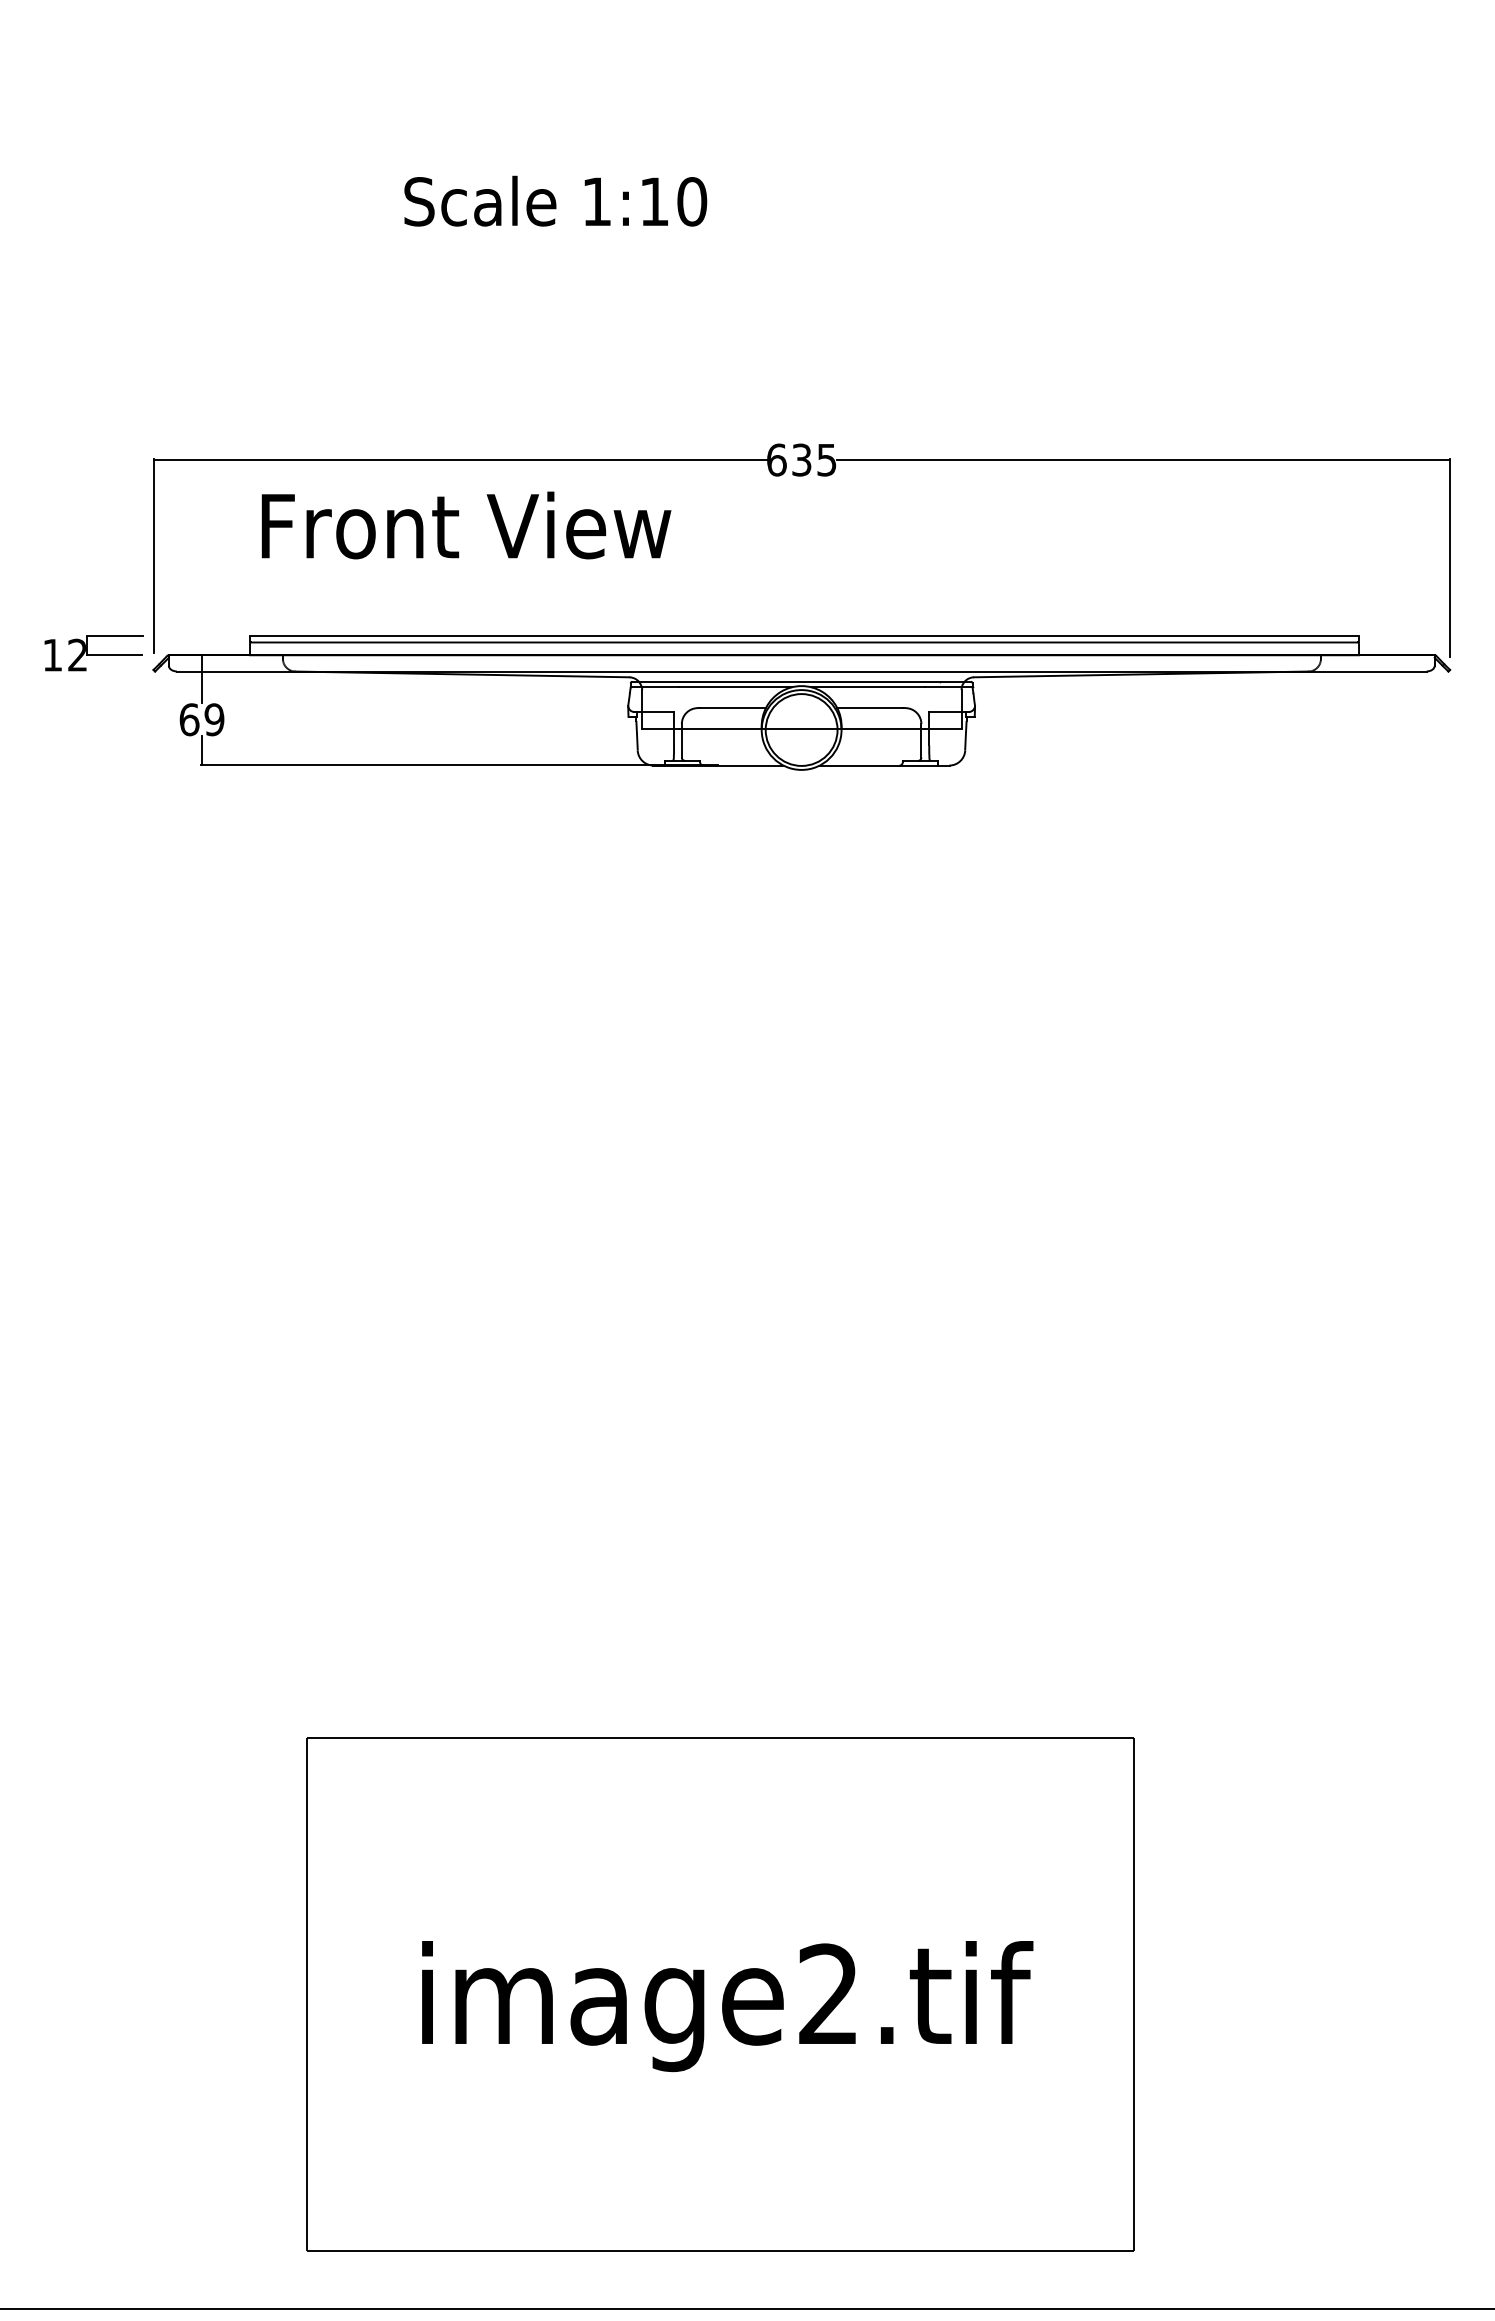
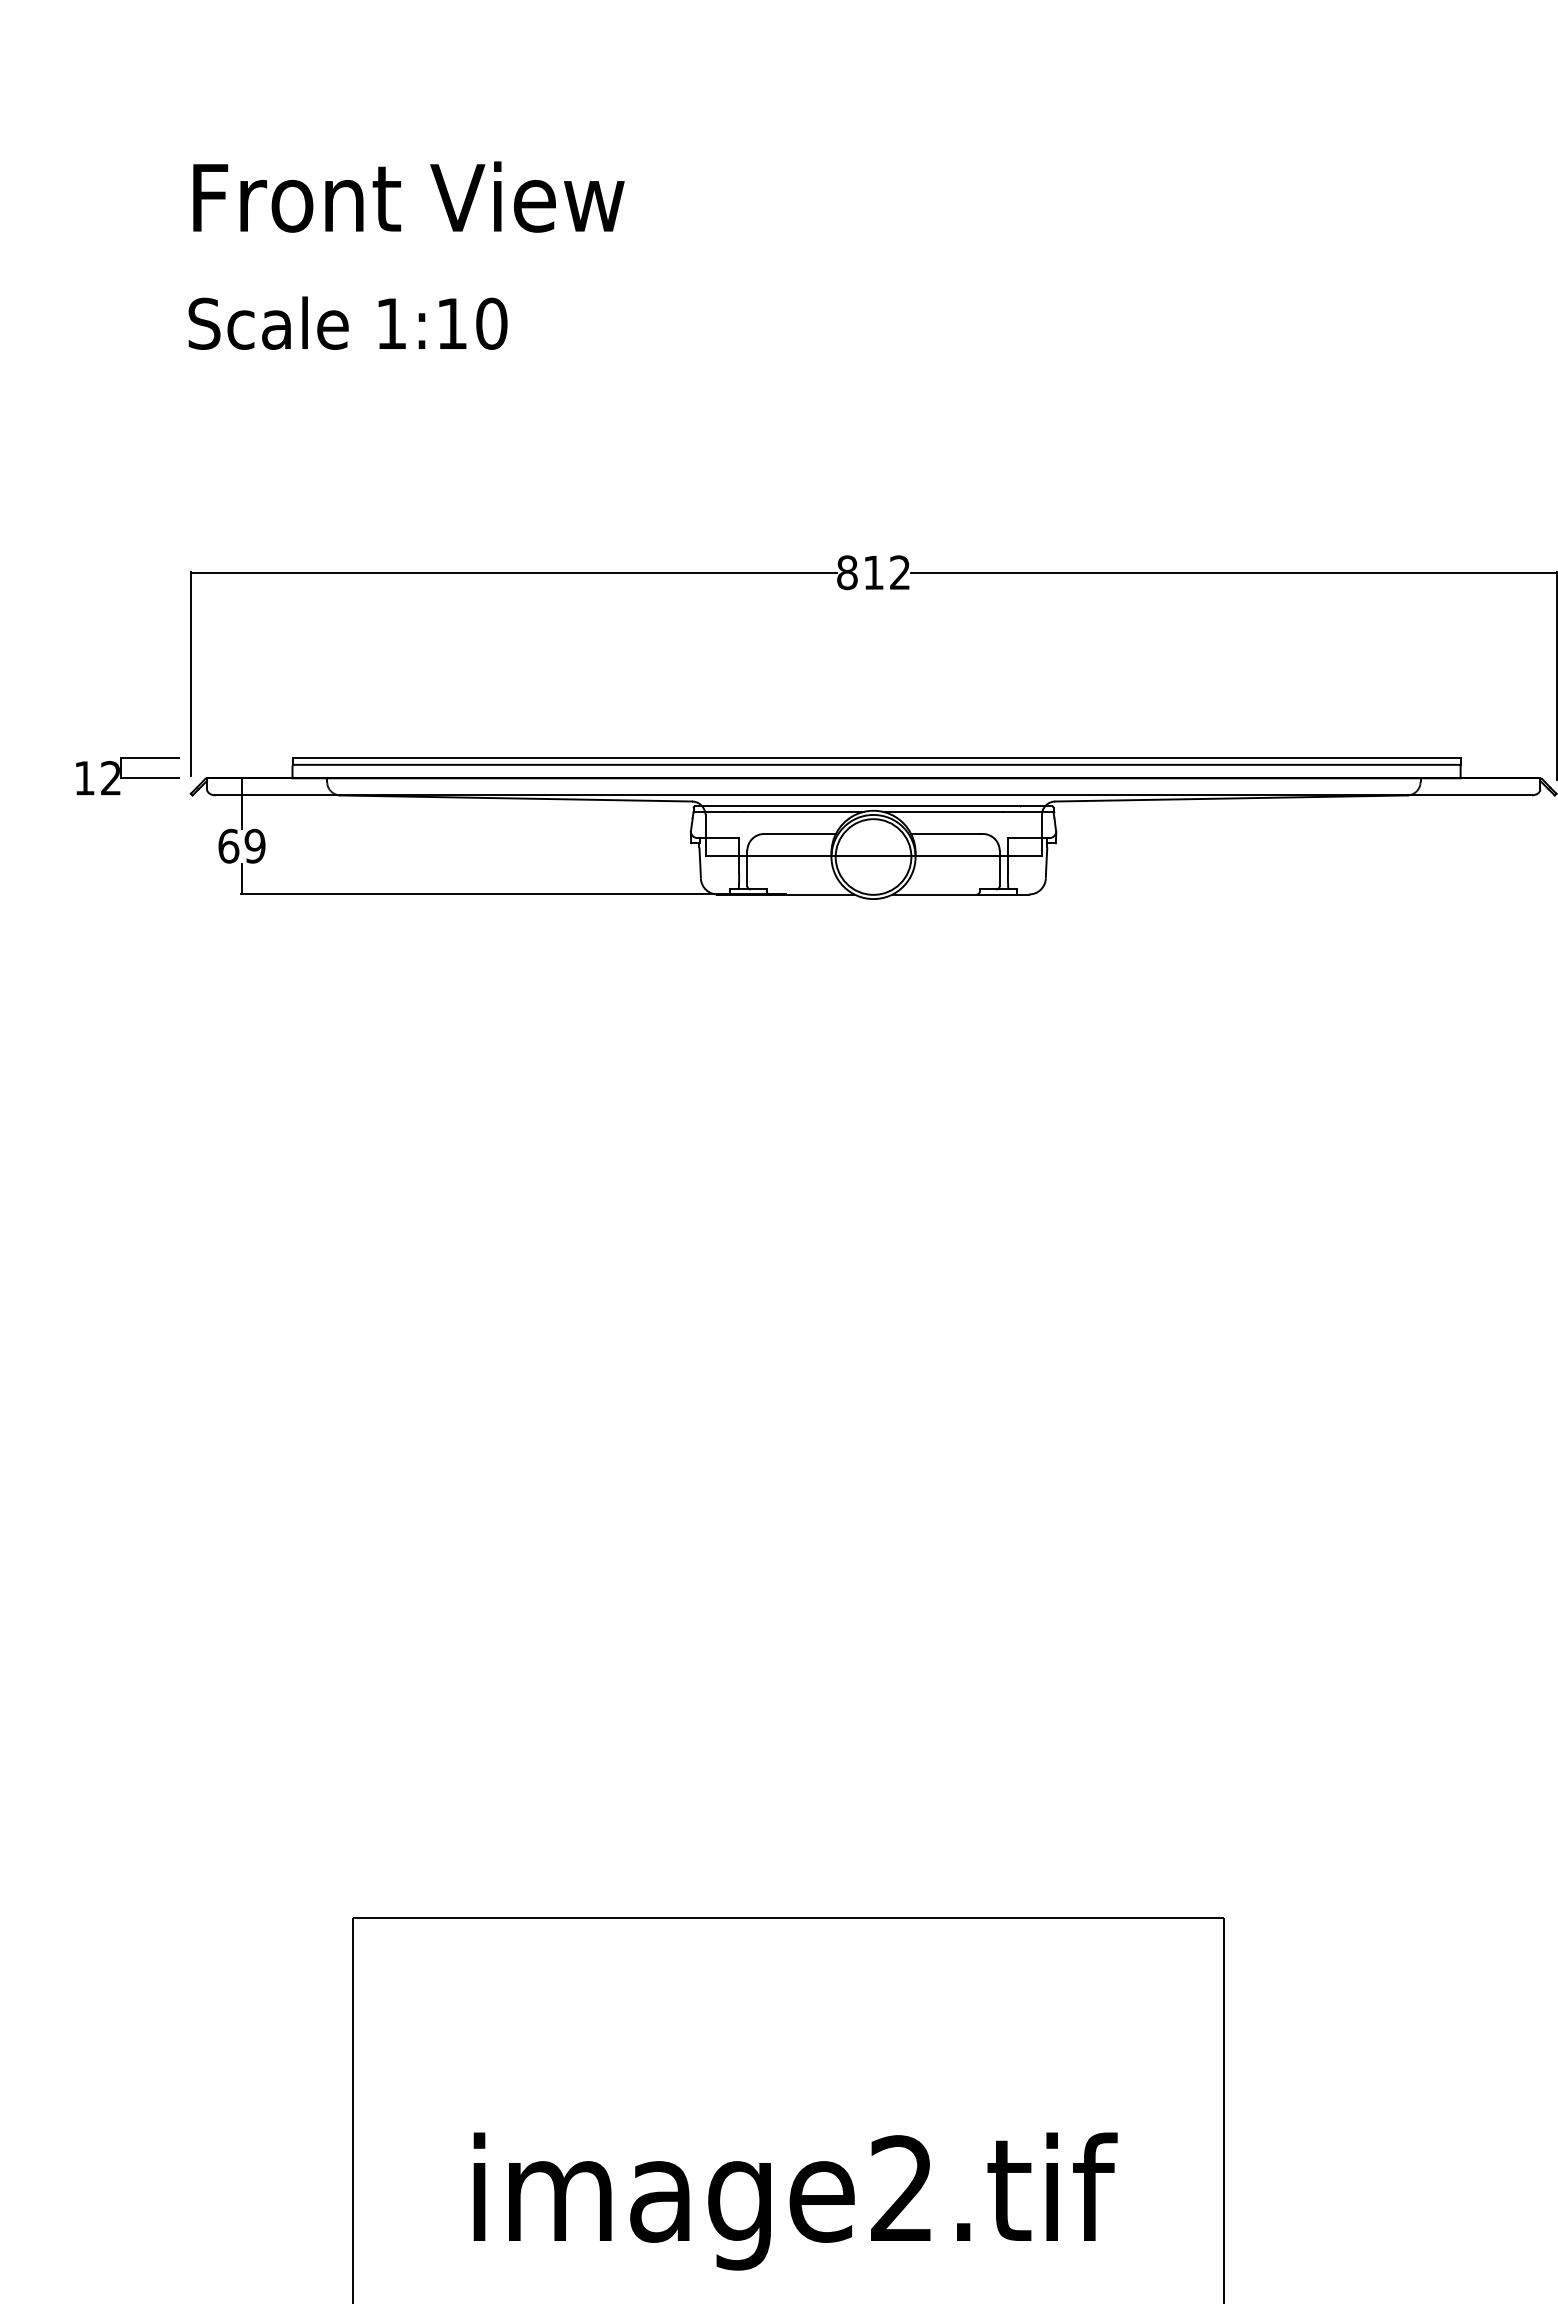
text: (555, 200) -> (347, 322), moved
text: (801, 459) -> (873, 572), 635 -> 812
text: (466, 525) -> (408, 197), moved

